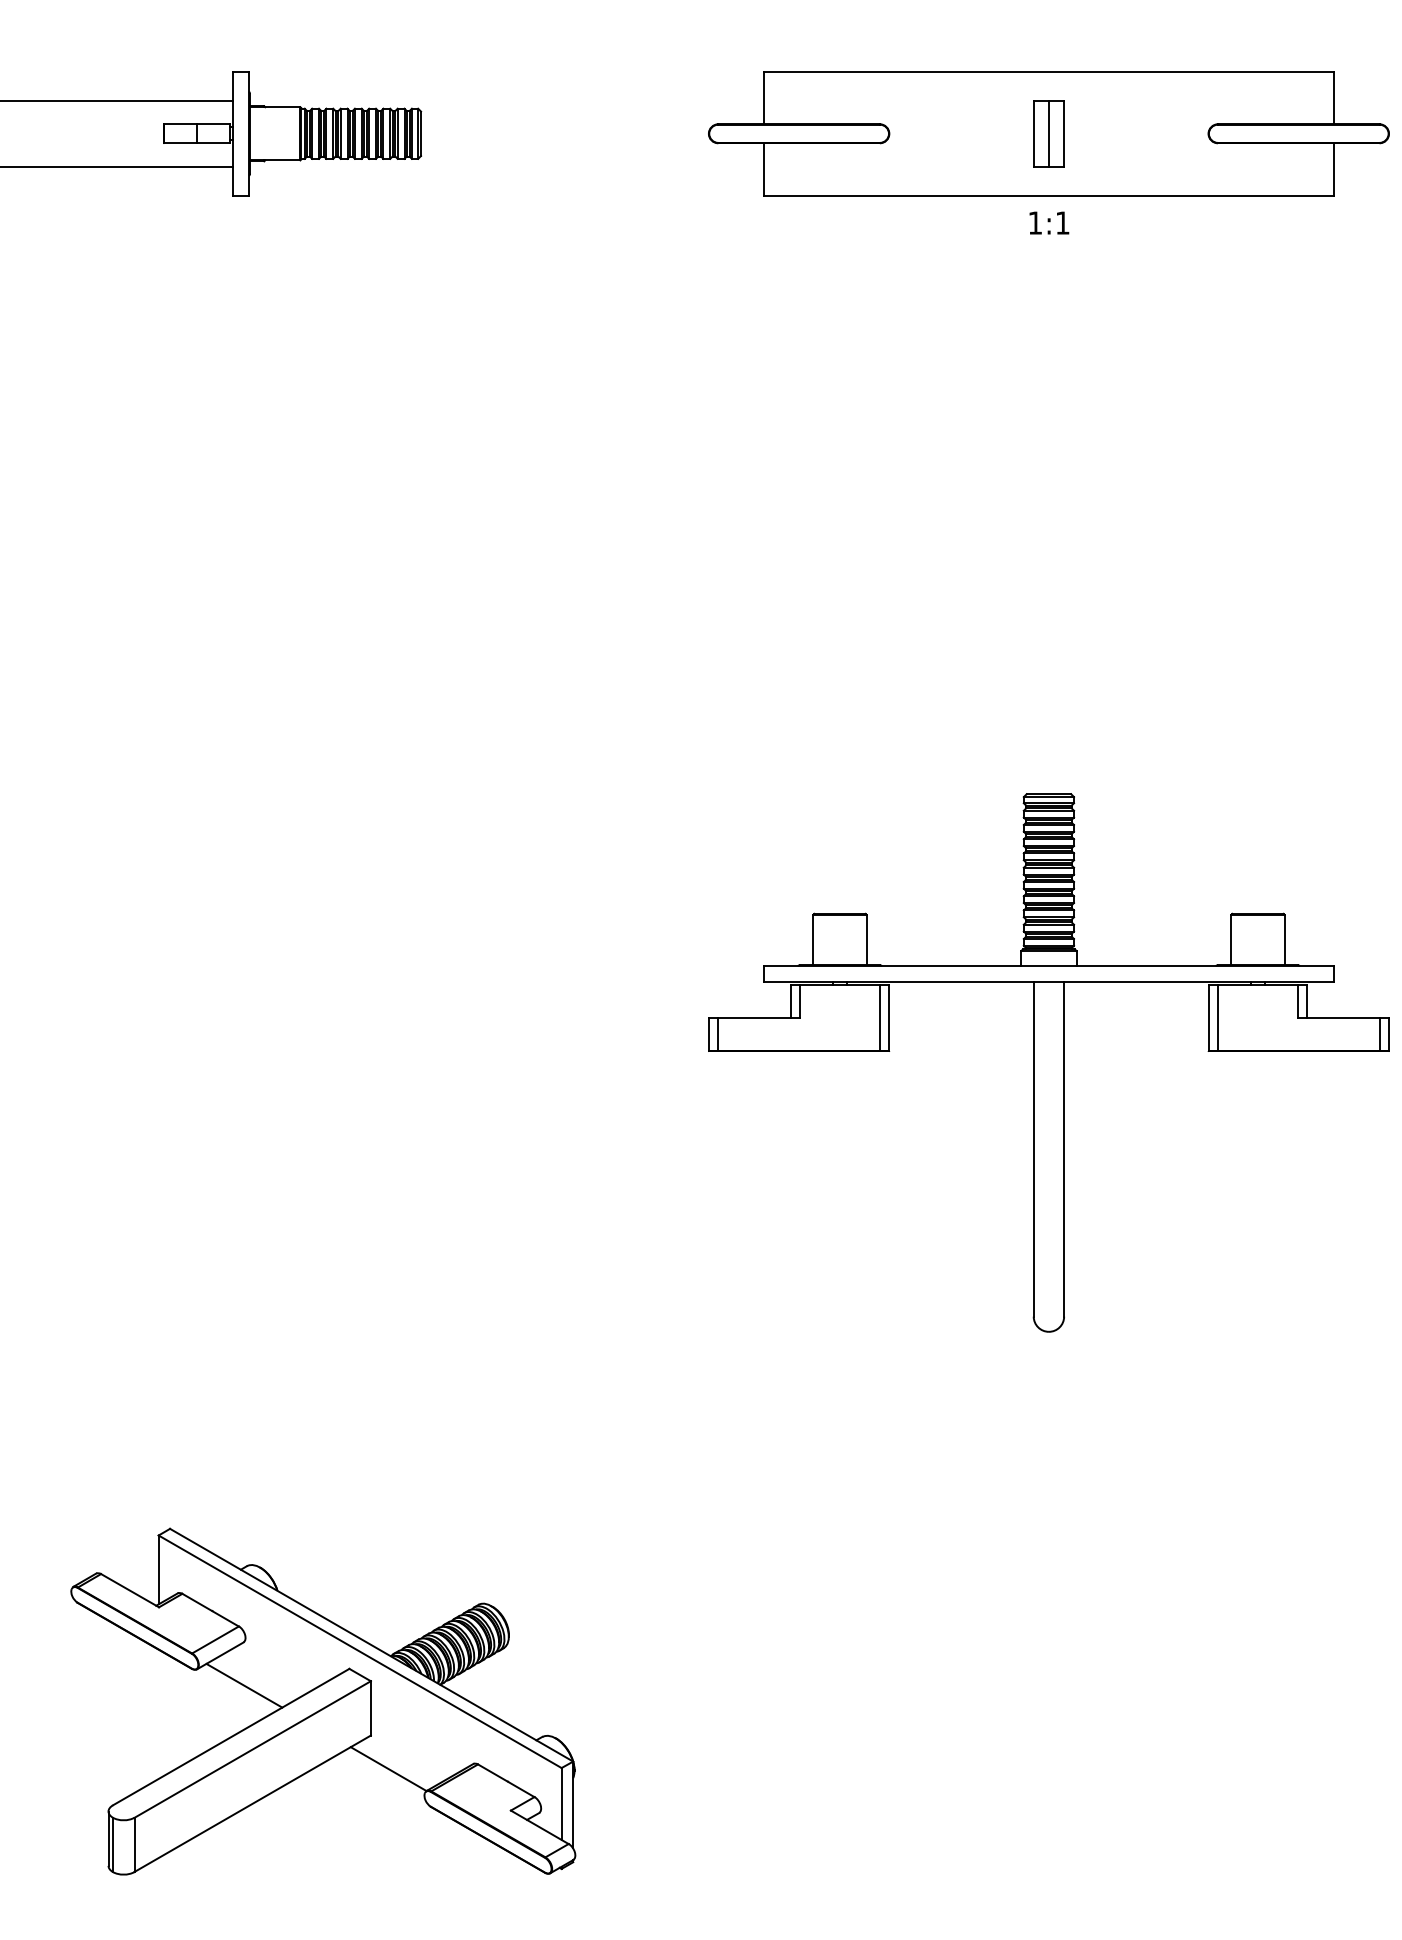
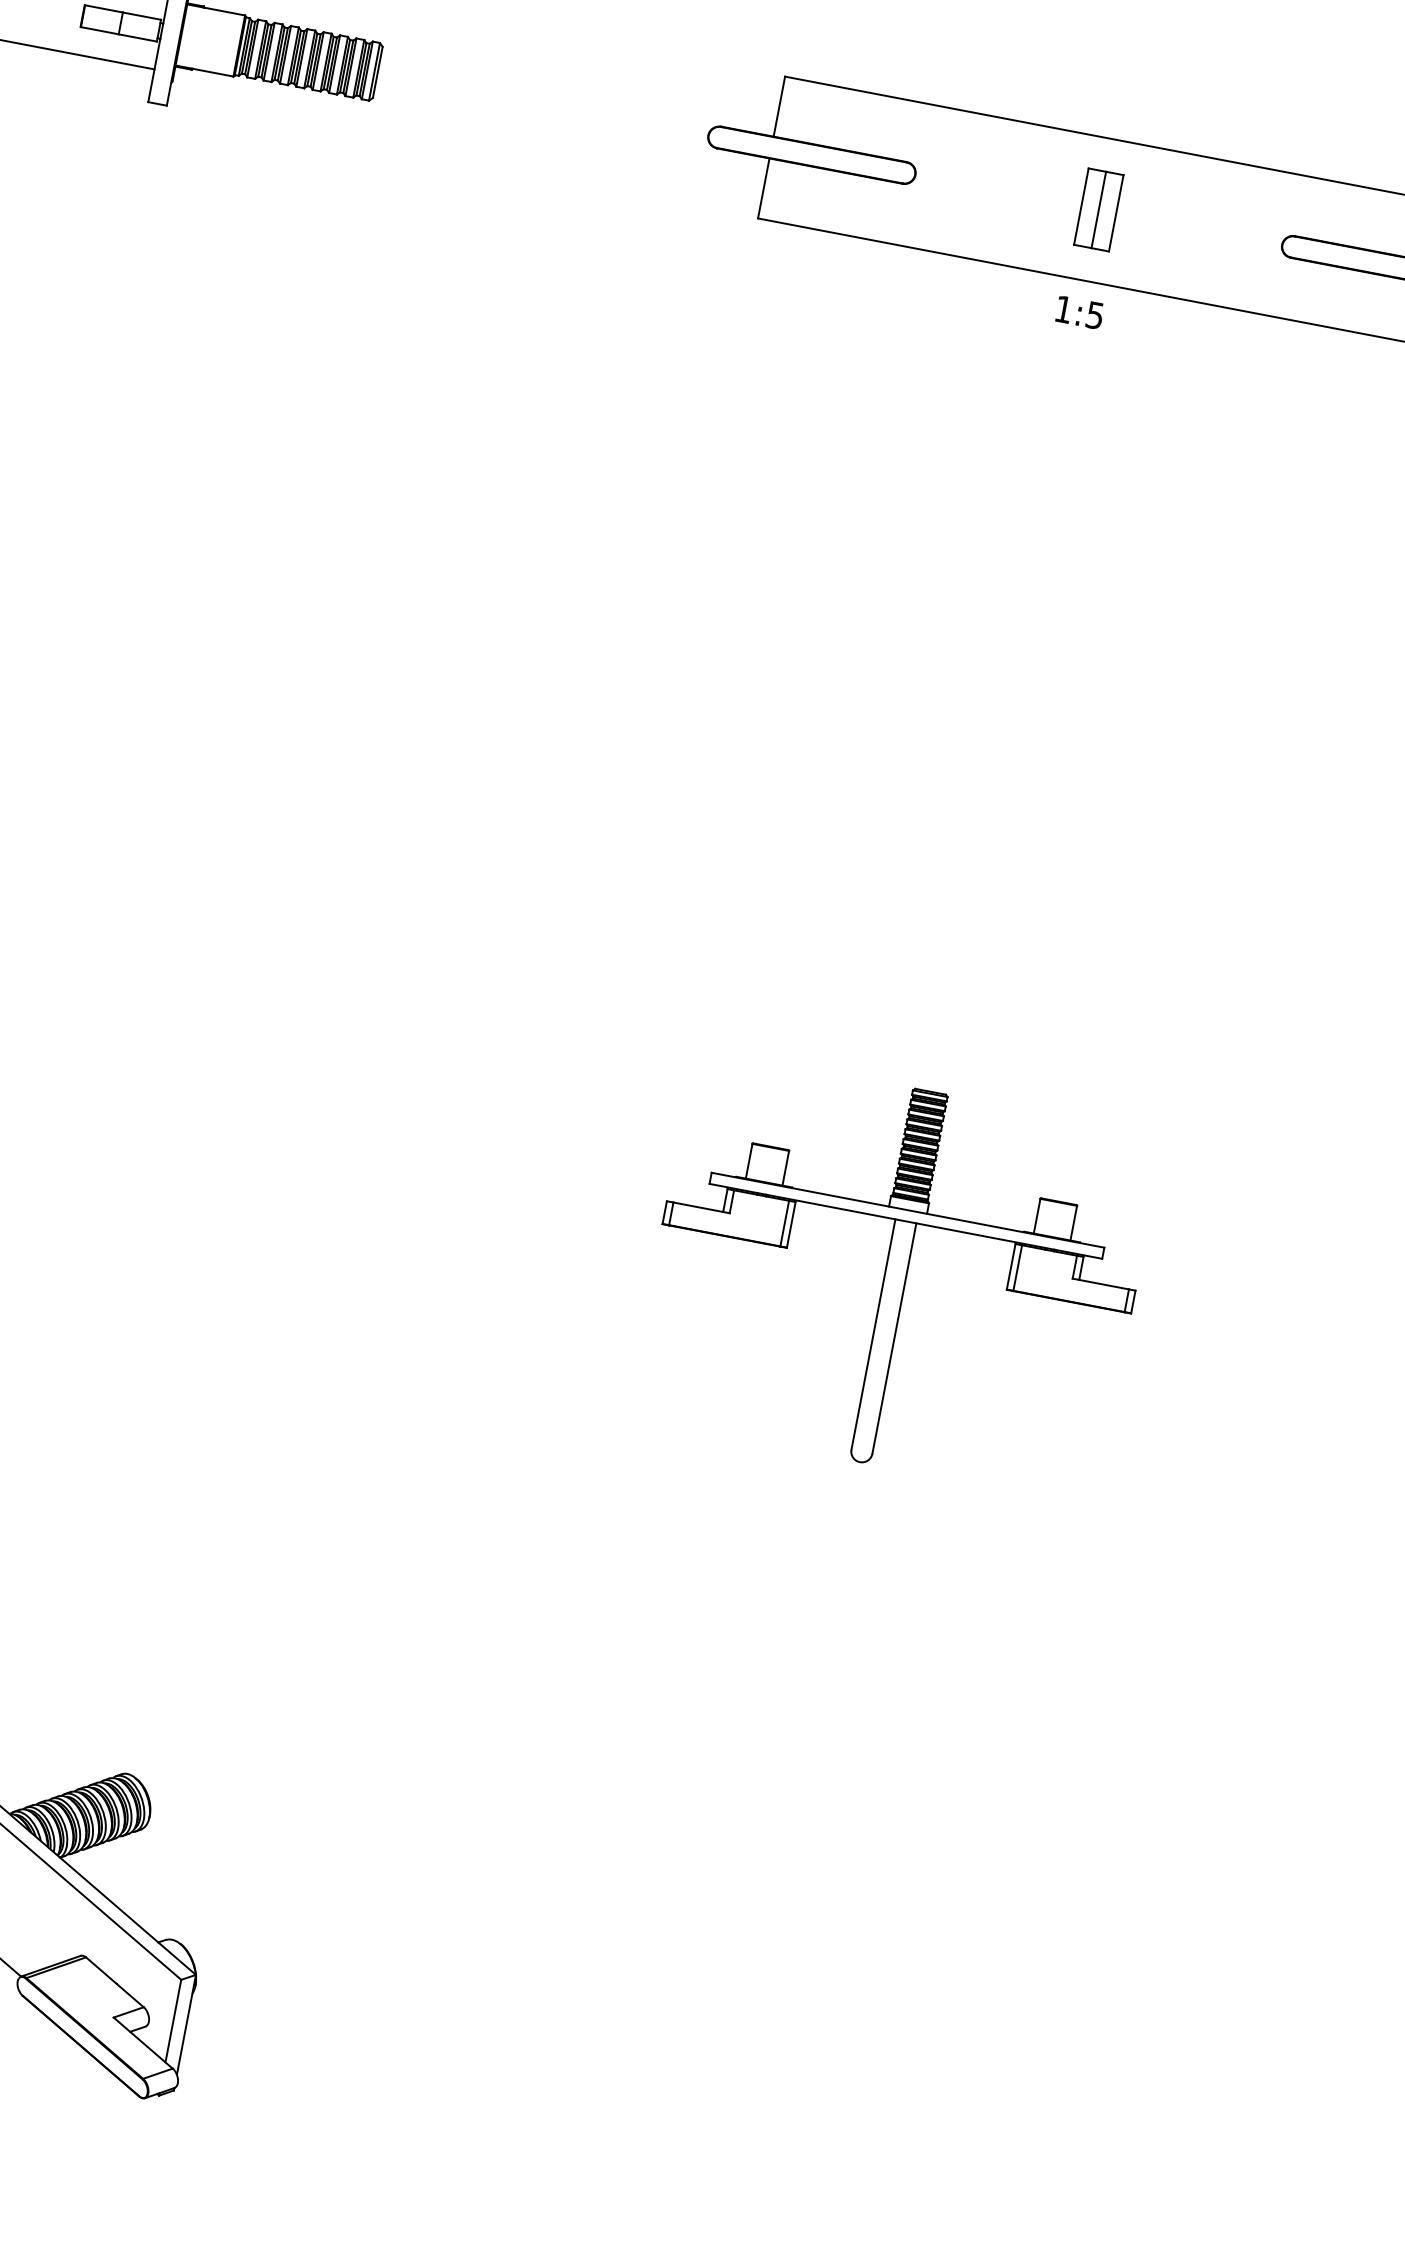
text: (1062, 222) -> (1094, 314), 1:1 -> 1:5
part: (1048, 1062) -> (894, 1276), size x0.6

